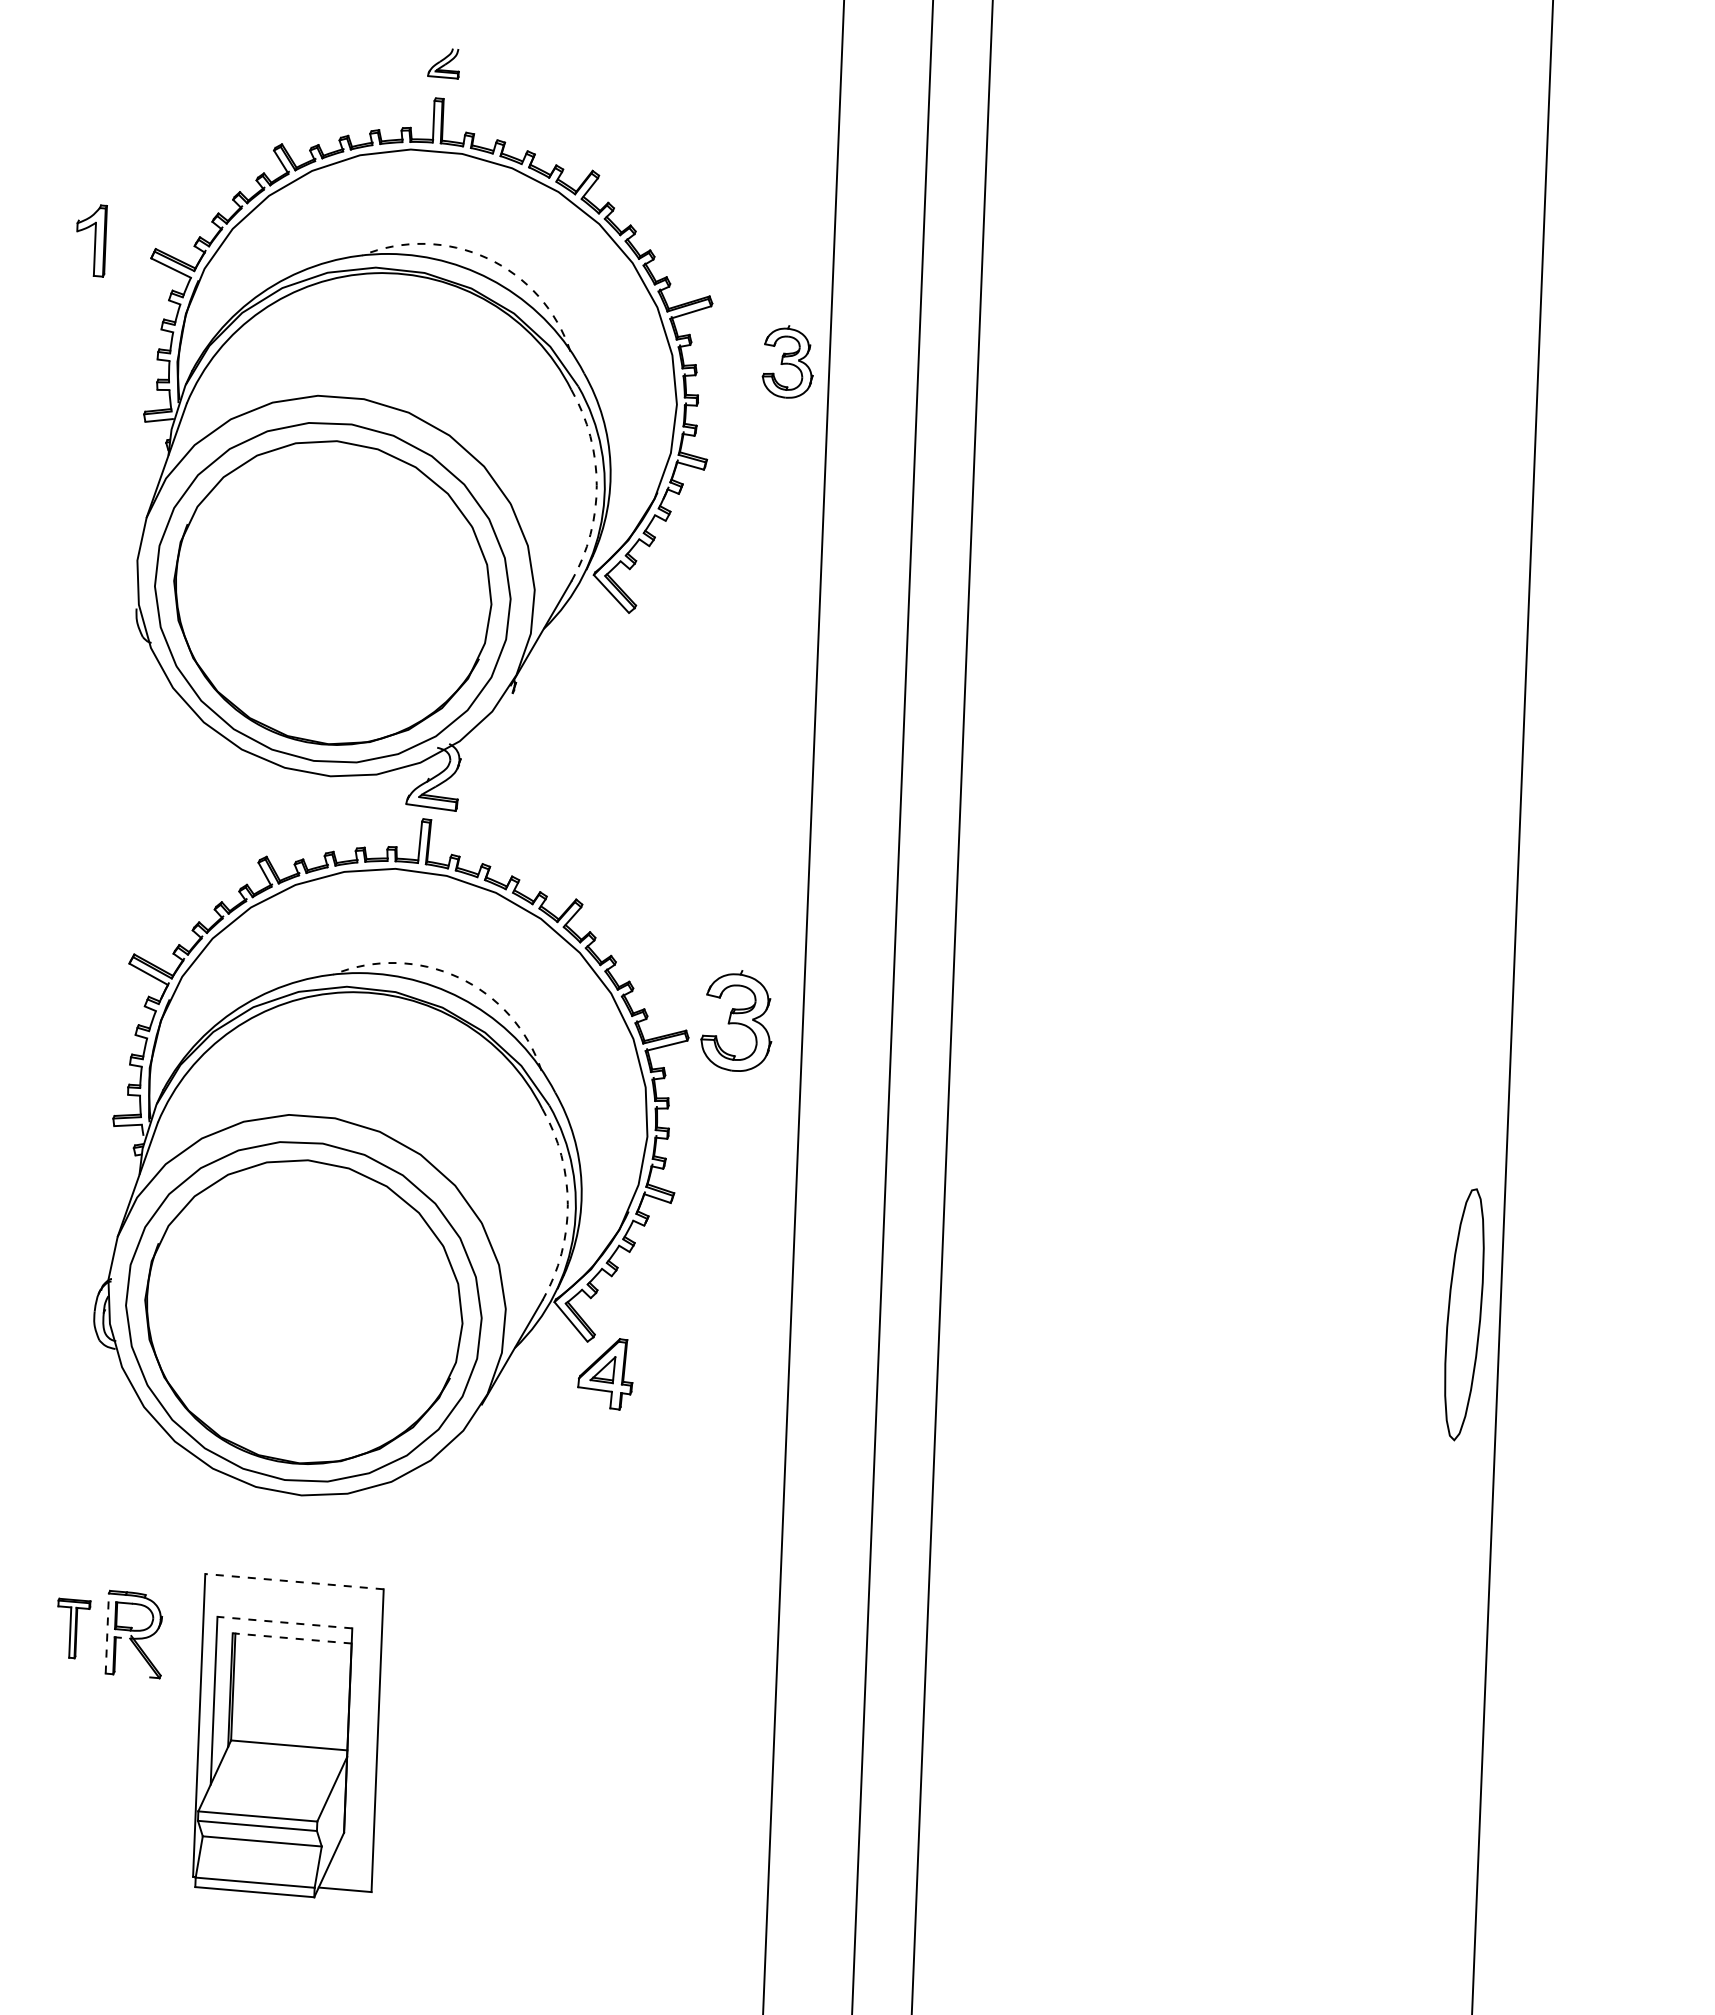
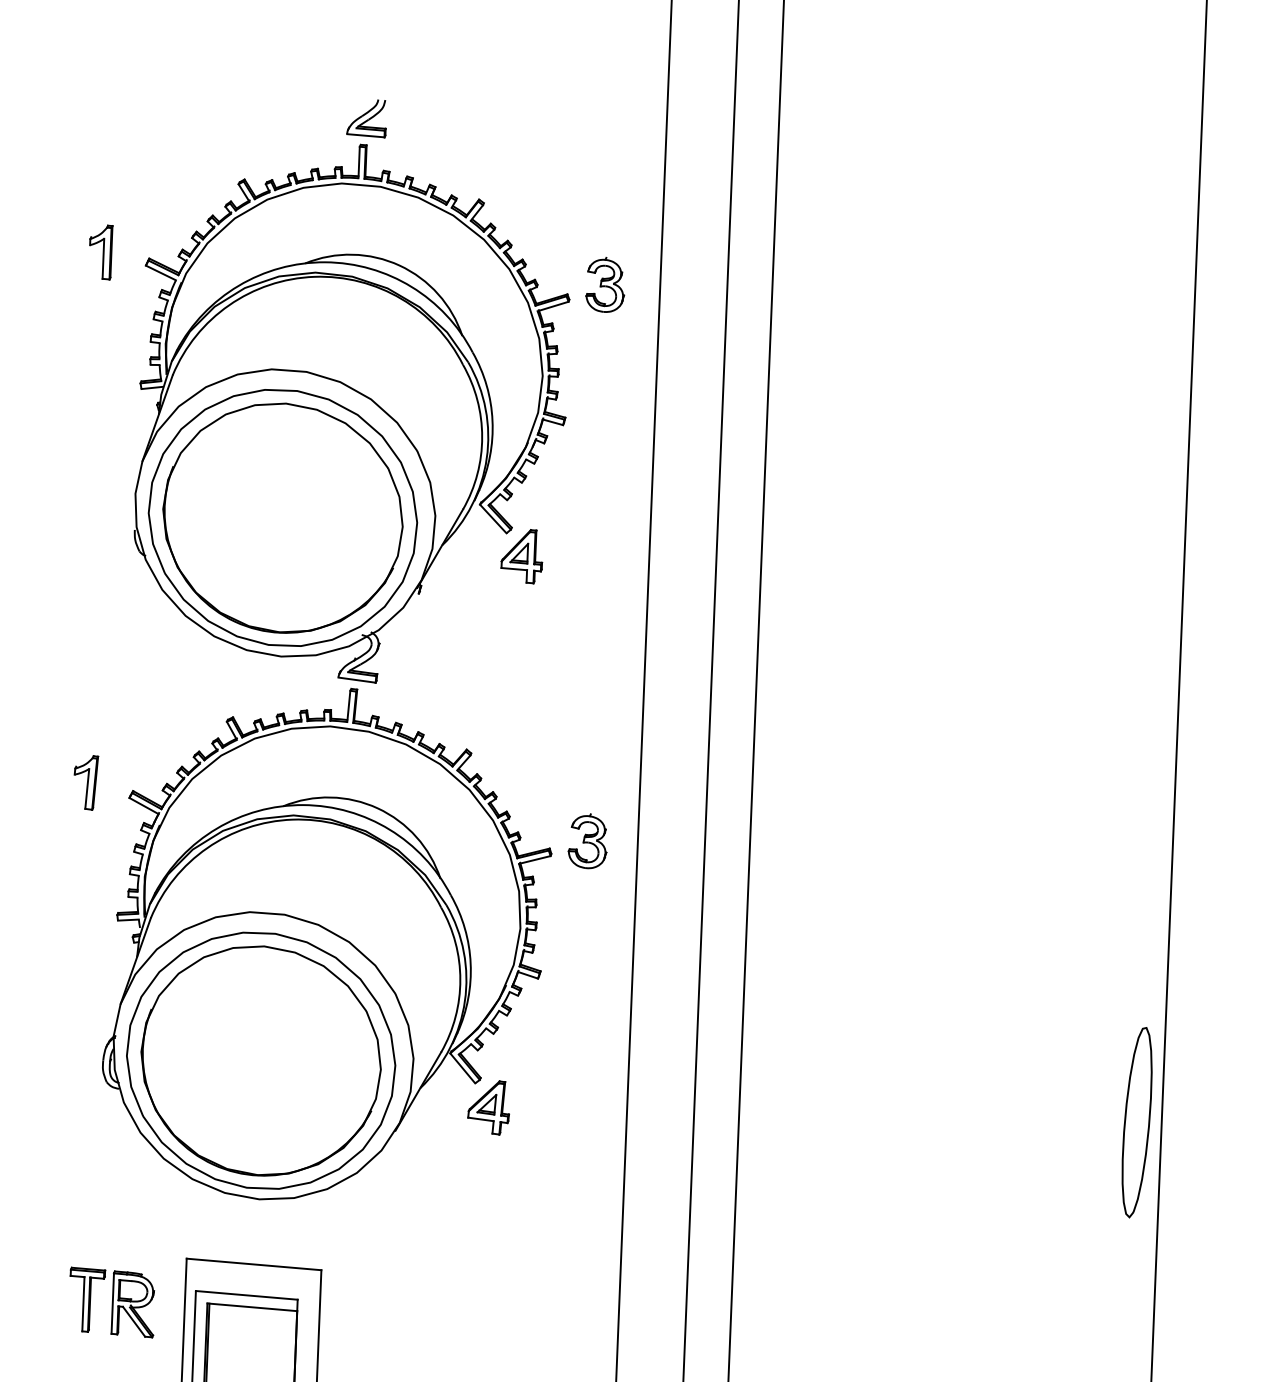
part: (443, 63) -> (366, 118), size x1.67
arc: (487, 258) -> (399, 265), dashed -> solid
part: (787, 361) -> (605, 284), moved
arc: (596, 485) -> (482, 437), dashed -> solid
part: (649, 643) -> (522, 556), added
part: (72, 943) -> (86, 782), added
arc: (458, 977) -> (377, 808), dashed -> solid
part: (736, 1020) -> (587, 840), size x0.71
arc: (567, 1204) -> (460, 979), dashed -> solid
part: (1464, 1314) -> (1137, 1122), moved
line: (294, 1581) -> (254, 1264), dashed -> solid
line: (284, 1622) -> (246, 1295), dashed -> solid
part: (74, 1628) -> (87, 1299), size x1.43
line: (107, 1633) -> (112, 1303), dashed -> solid
line: (292, 1638) -> (252, 1307), dashed -> solid
line: (135, 1657) -> (134, 1321), added

